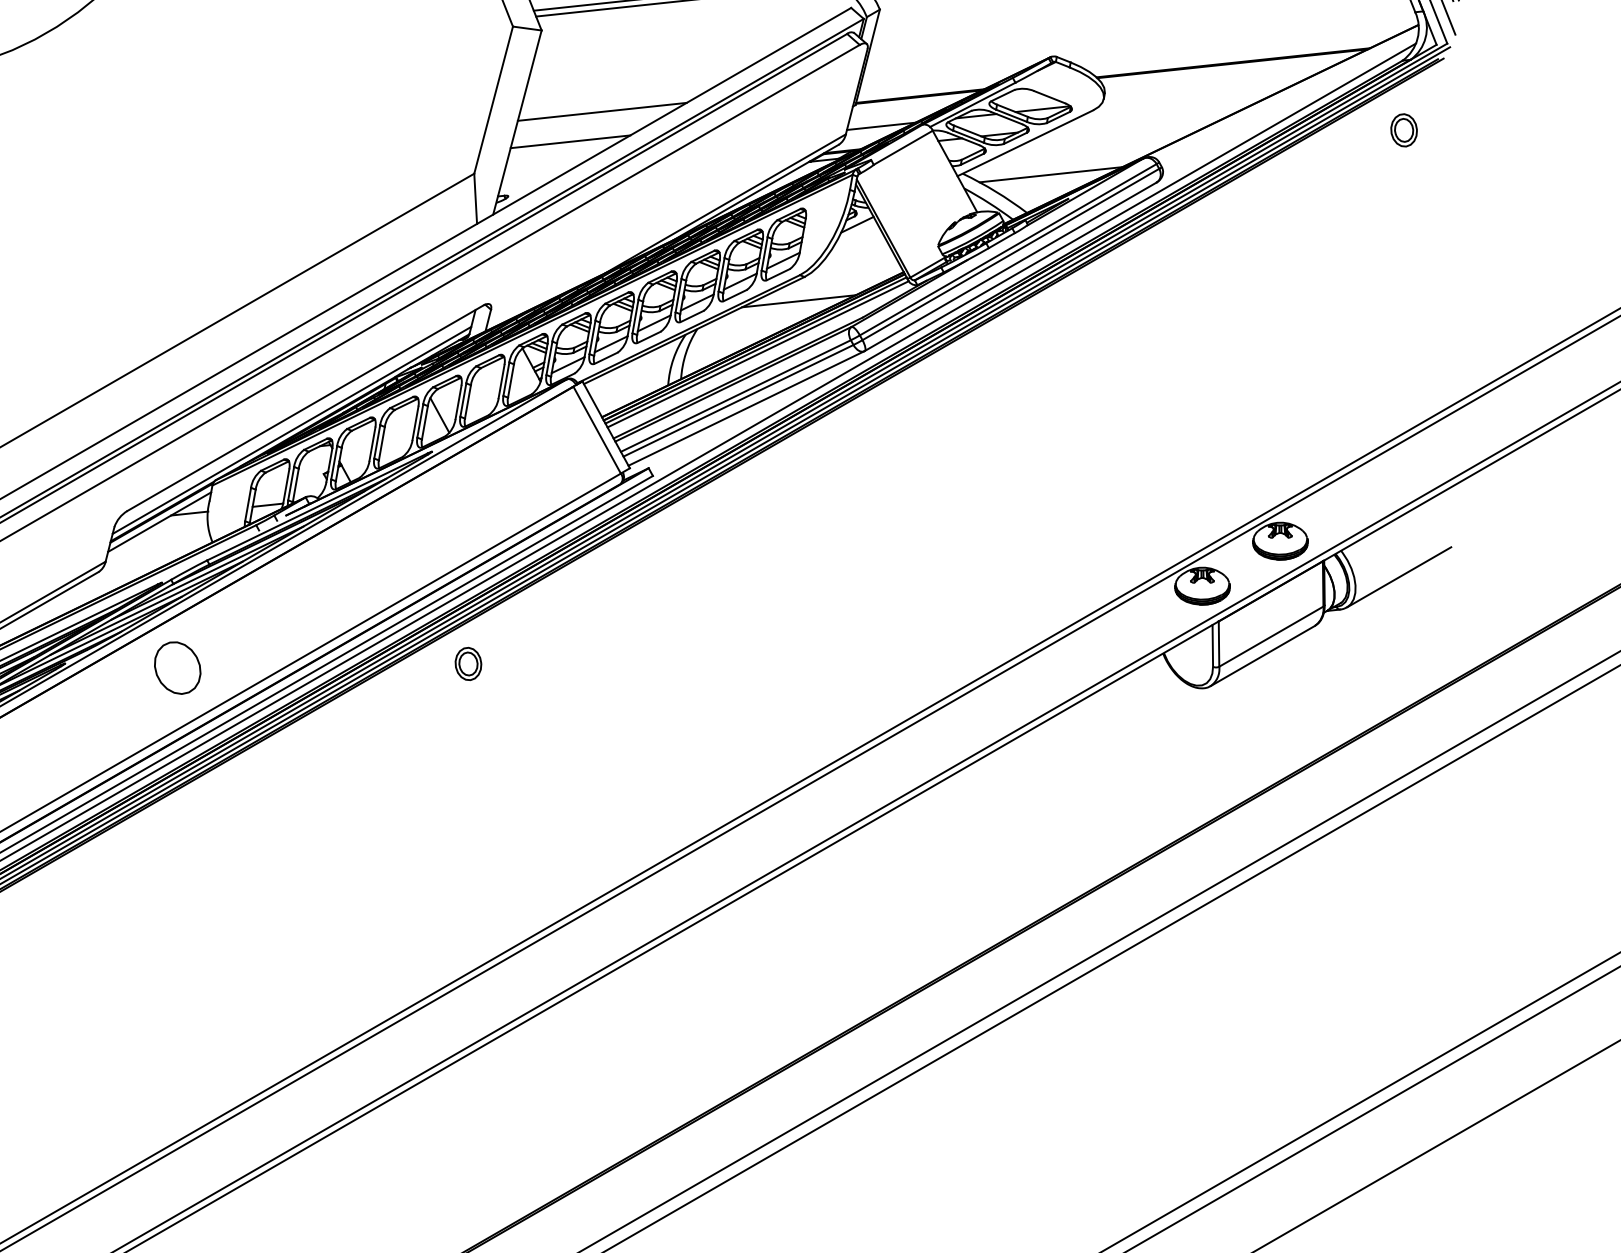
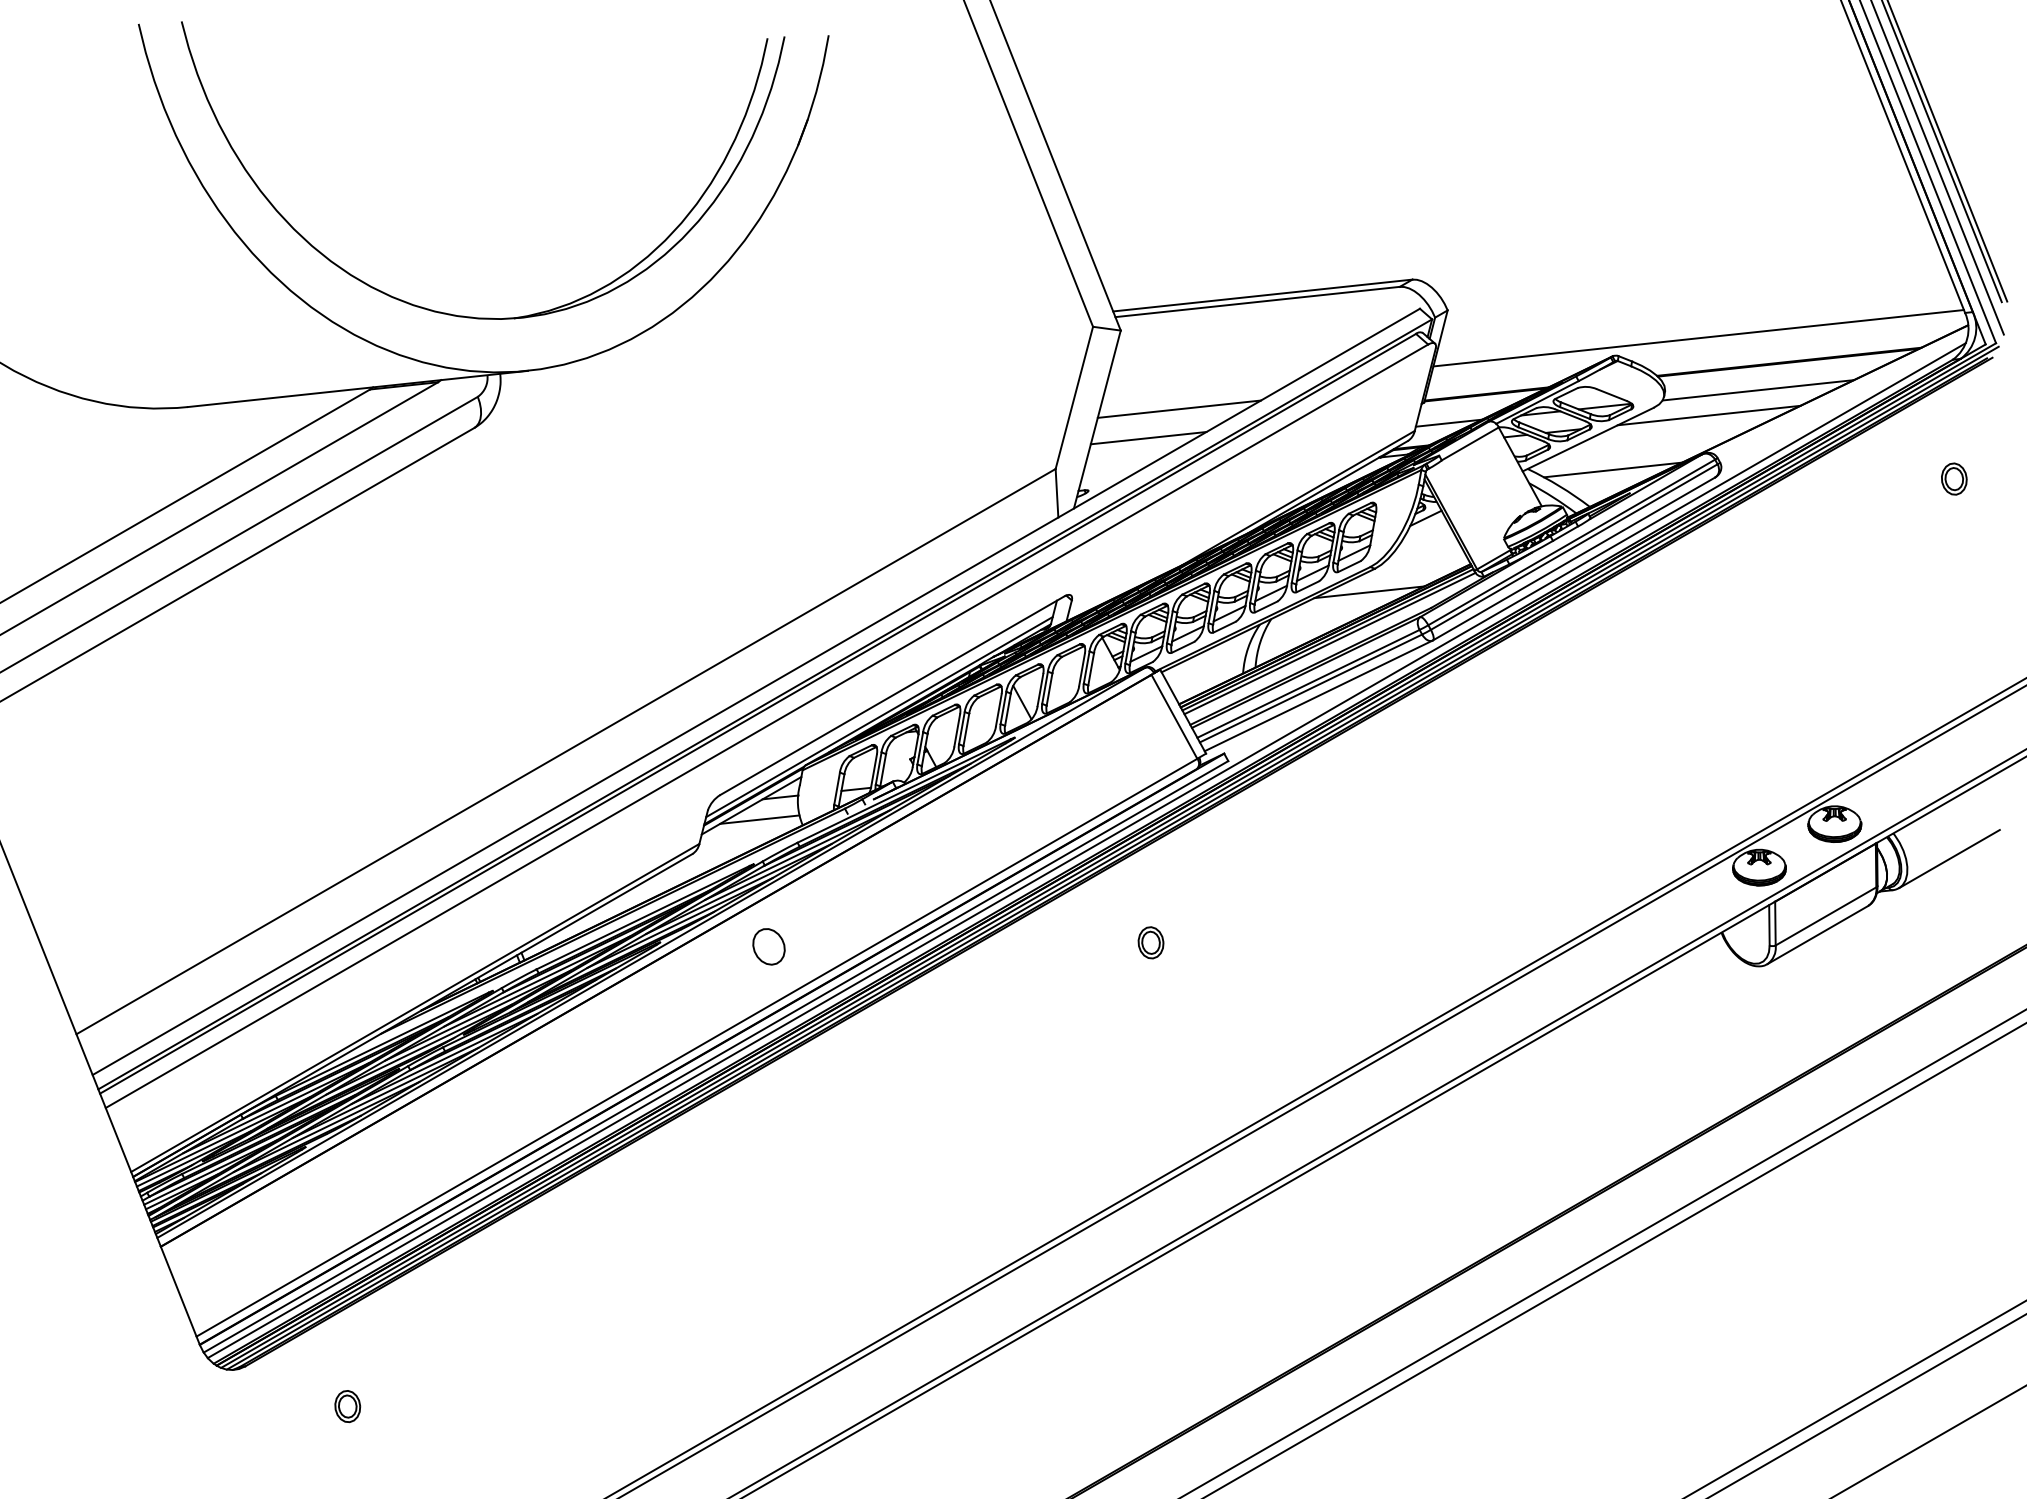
line: (1139, 38) -> (1698, 338), added
line: (1200, 92) -> (1757, 390), added
line: (1149, 118) -> (1708, 415), added
part: (1404, 129) -> (1954, 478), moved
line: (167, 536) -> (759, 819), added
part: (467, 663) -> (1150, 942), moved
part: (177, 667) -> (768, 946), size x0.71

